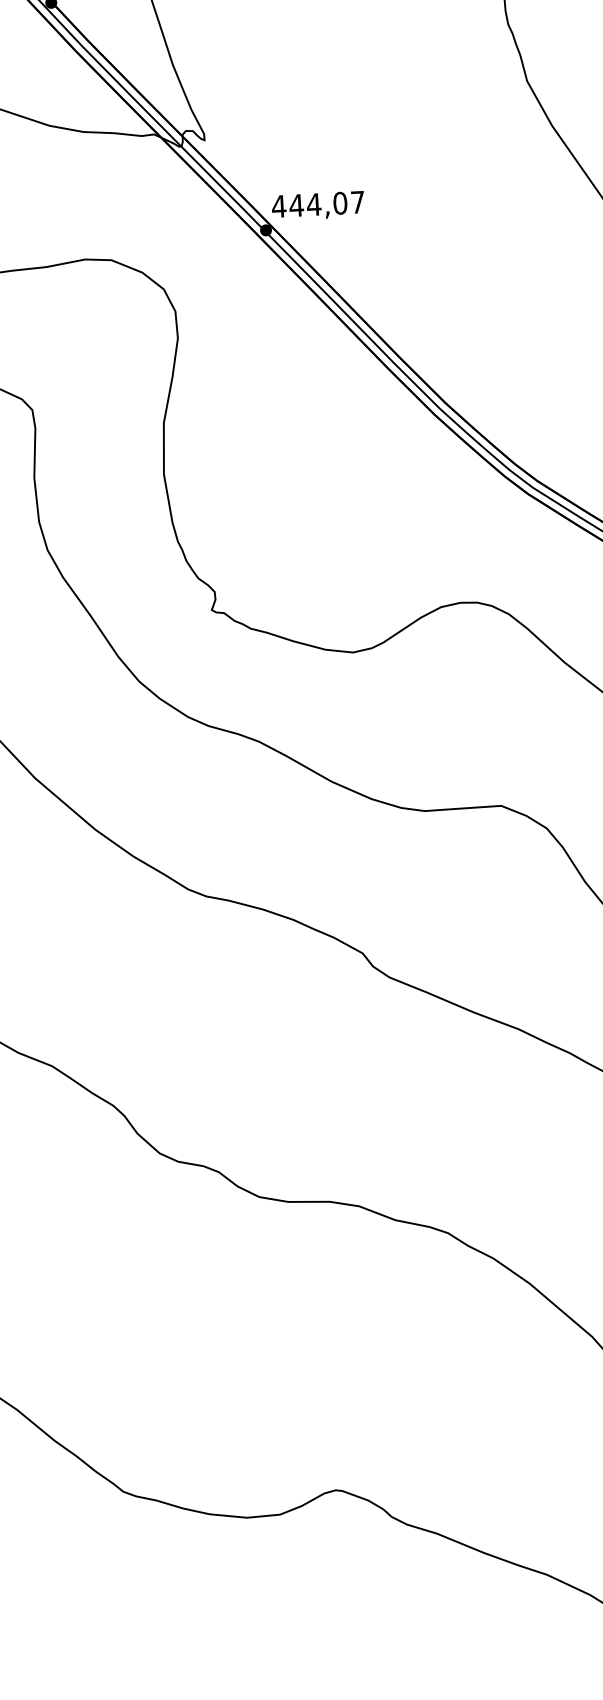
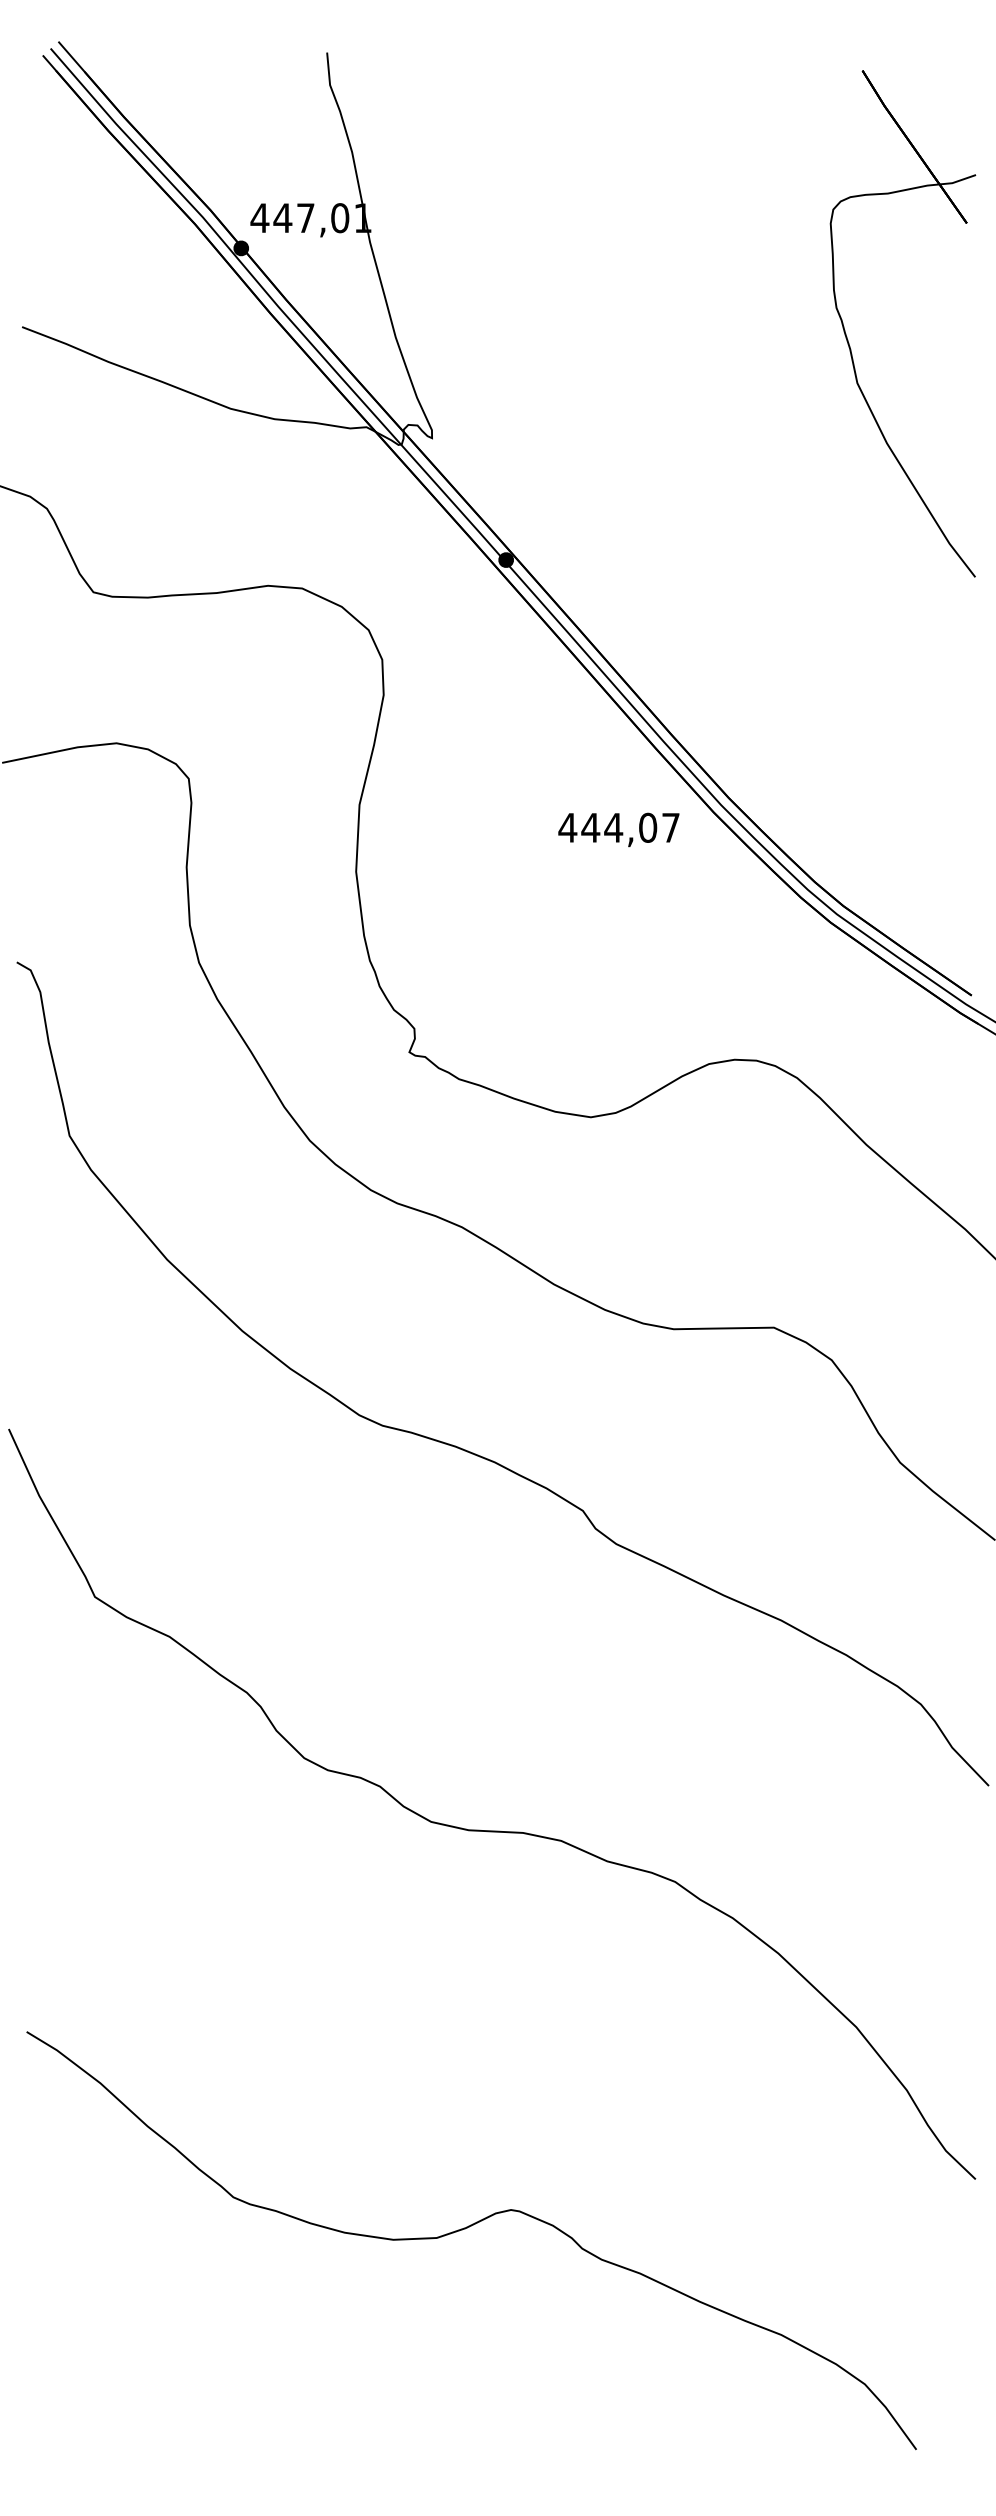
text: (317, 205) -> (618, 829), moved

